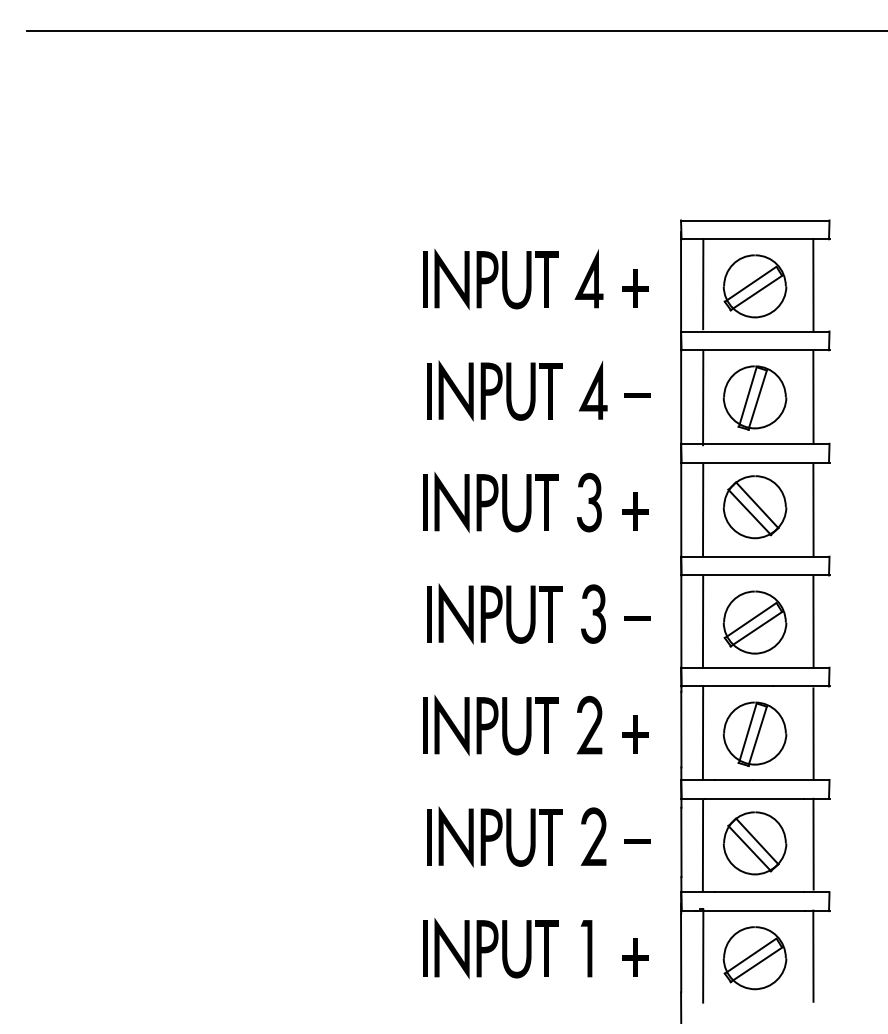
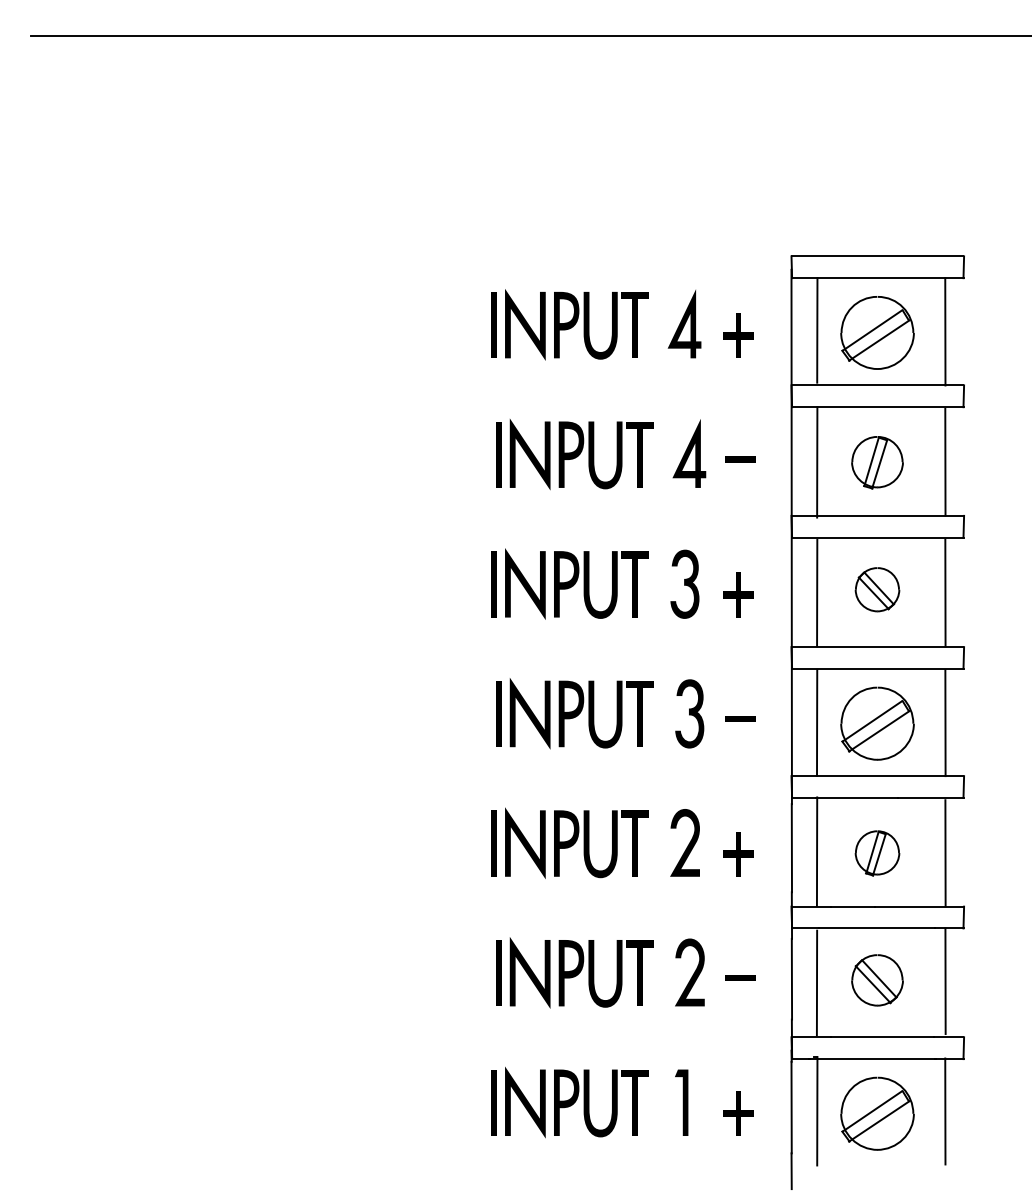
part: (754, 397) -> (876, 462), size x0.7
part: (754, 507) -> (876, 589), size x0.6
part: (754, 733) -> (876, 852), size x0.6
part: (754, 843) -> (876, 980), size x0.7

